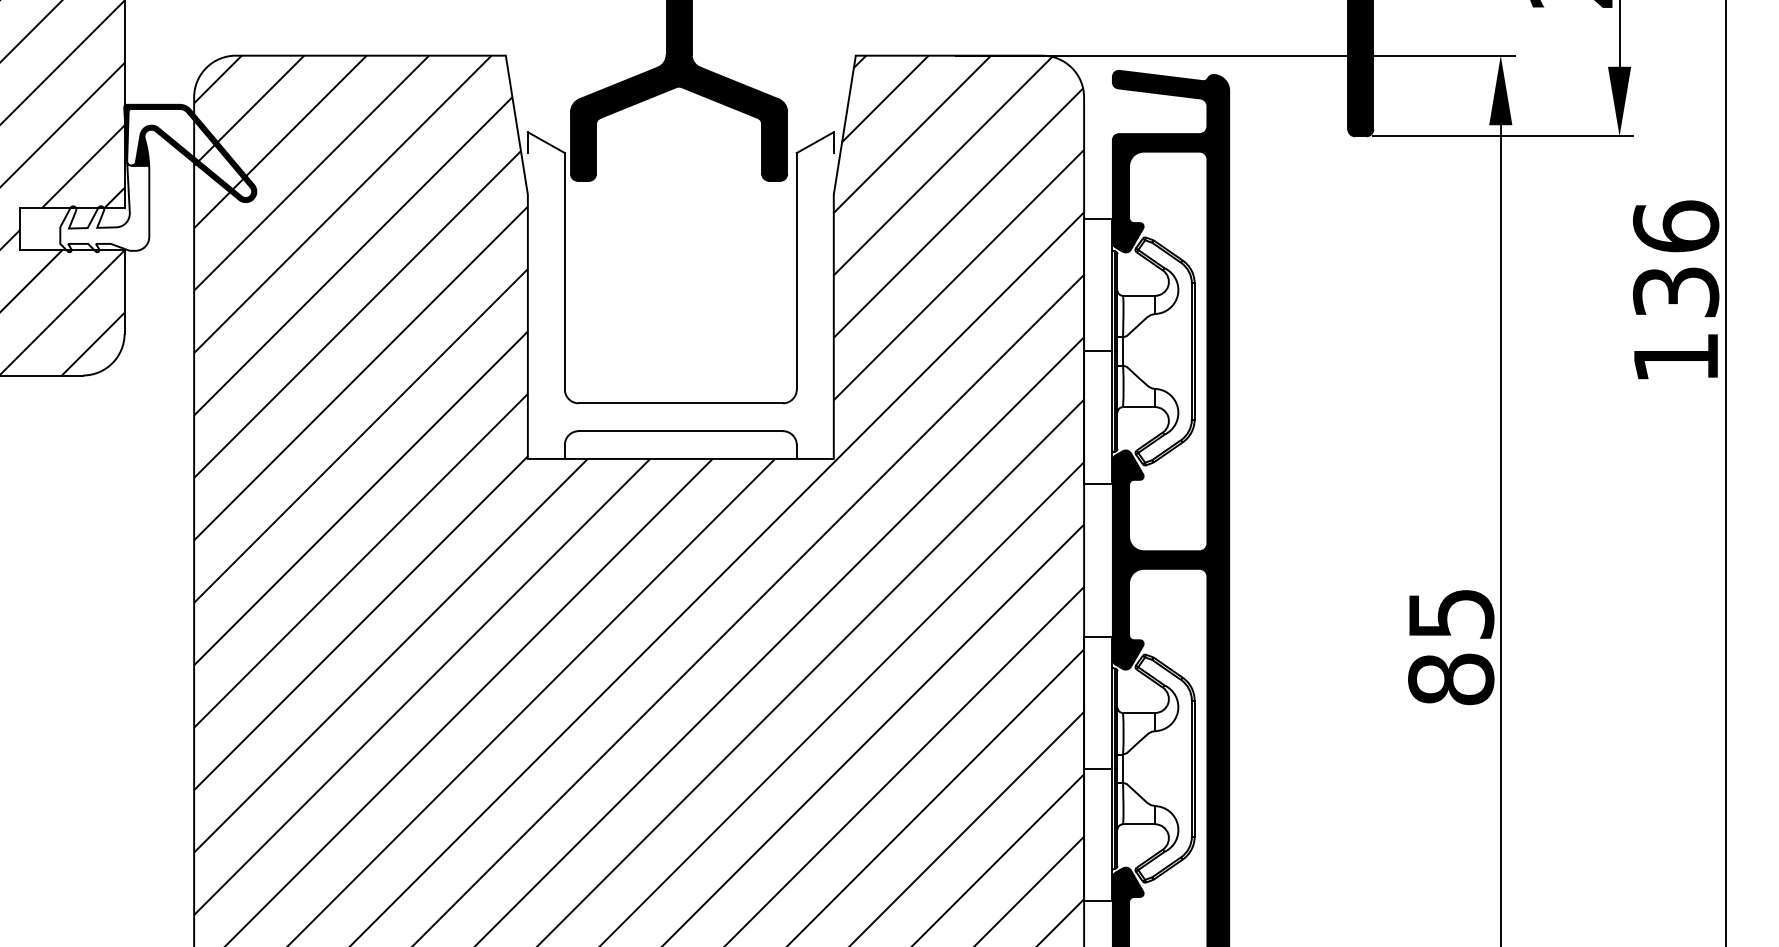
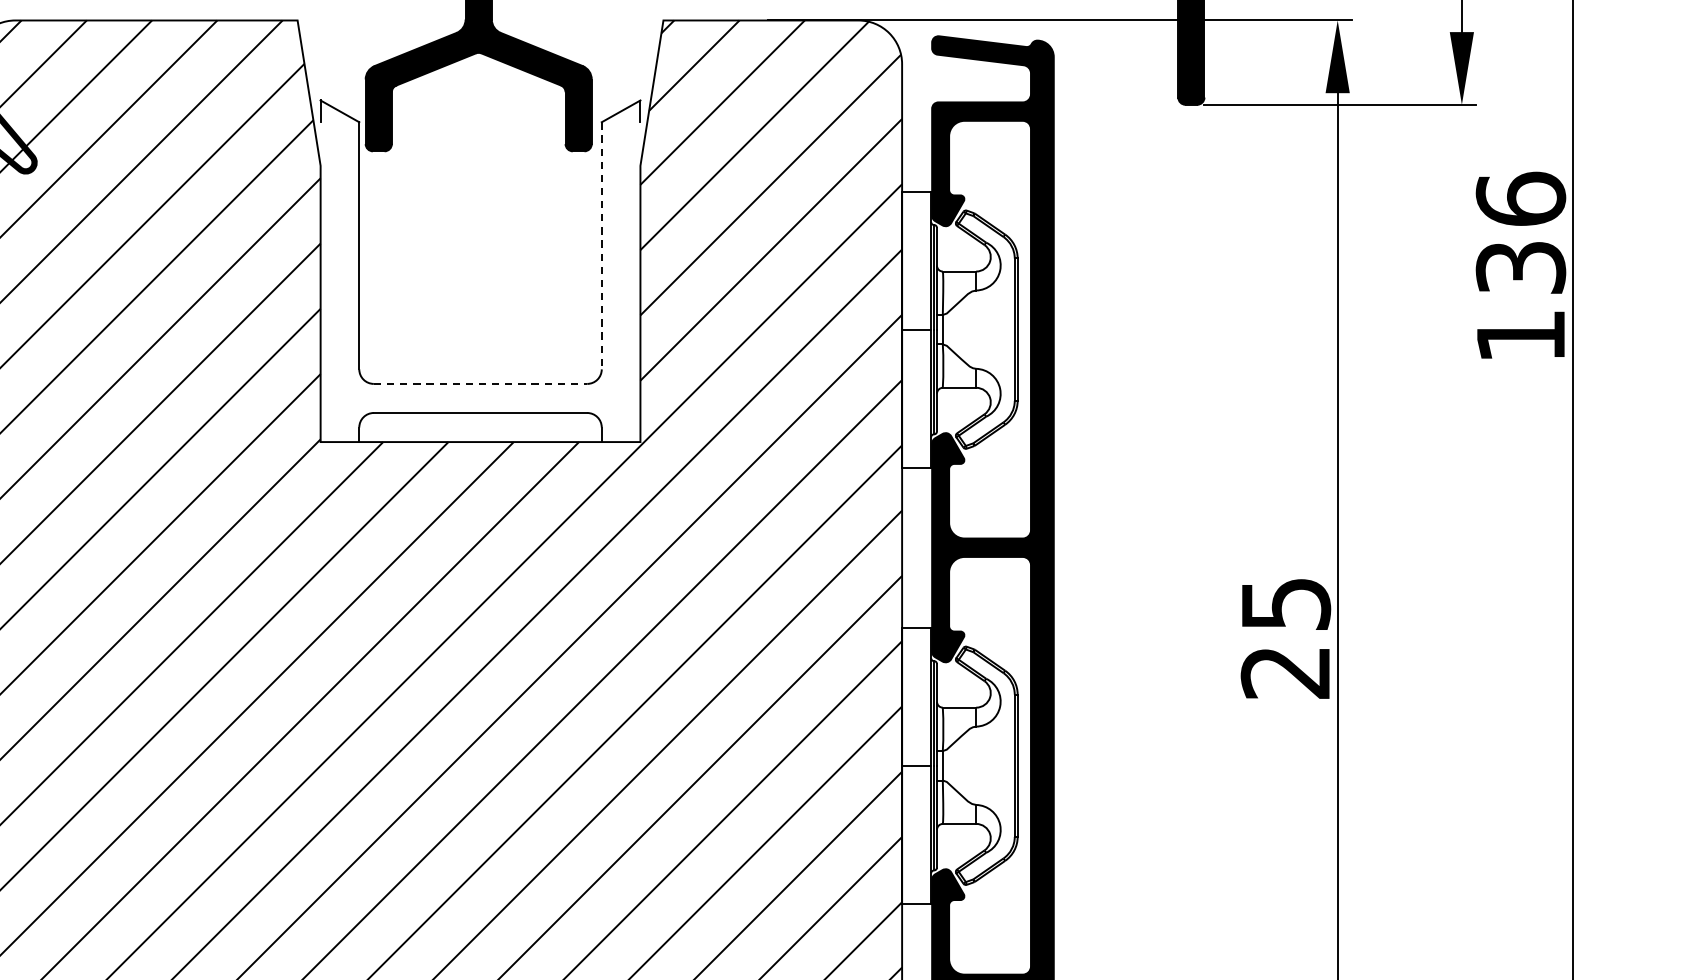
line: (796, 271) -> (601, 246), solid -> dashed
line: (681, 403) -> (481, 384), solid -> dashed
text: (1451, 679) -> (1286, 672), 85 -> 25

